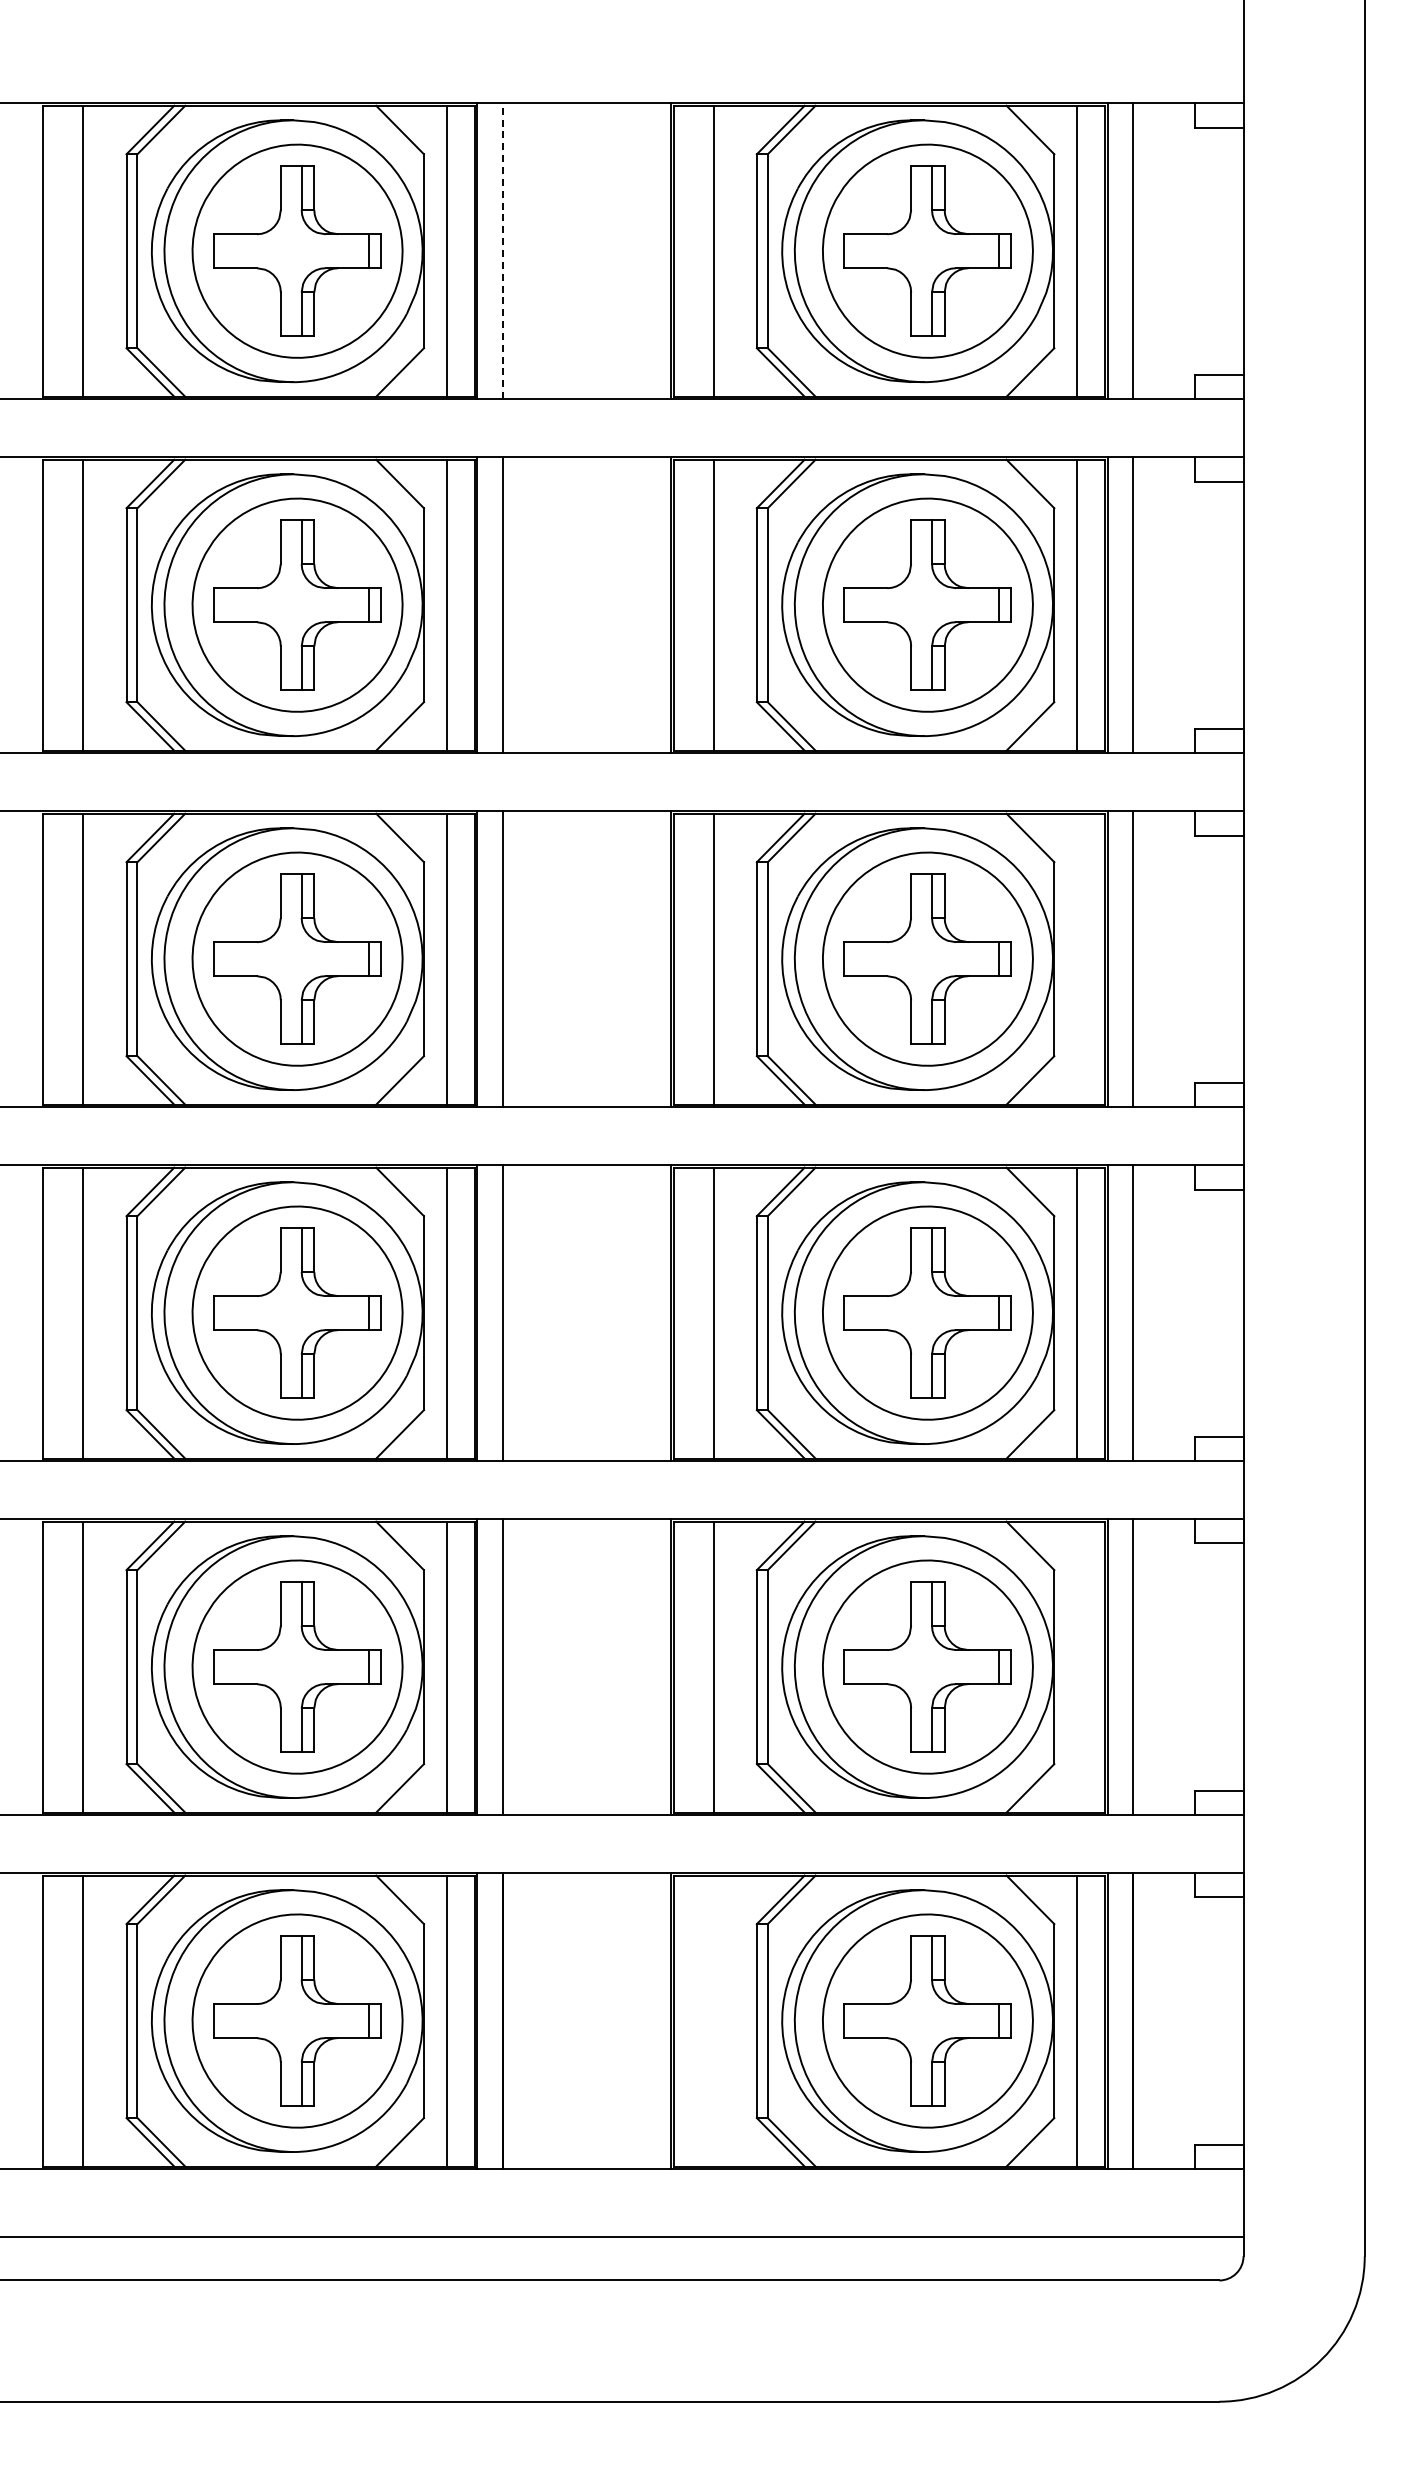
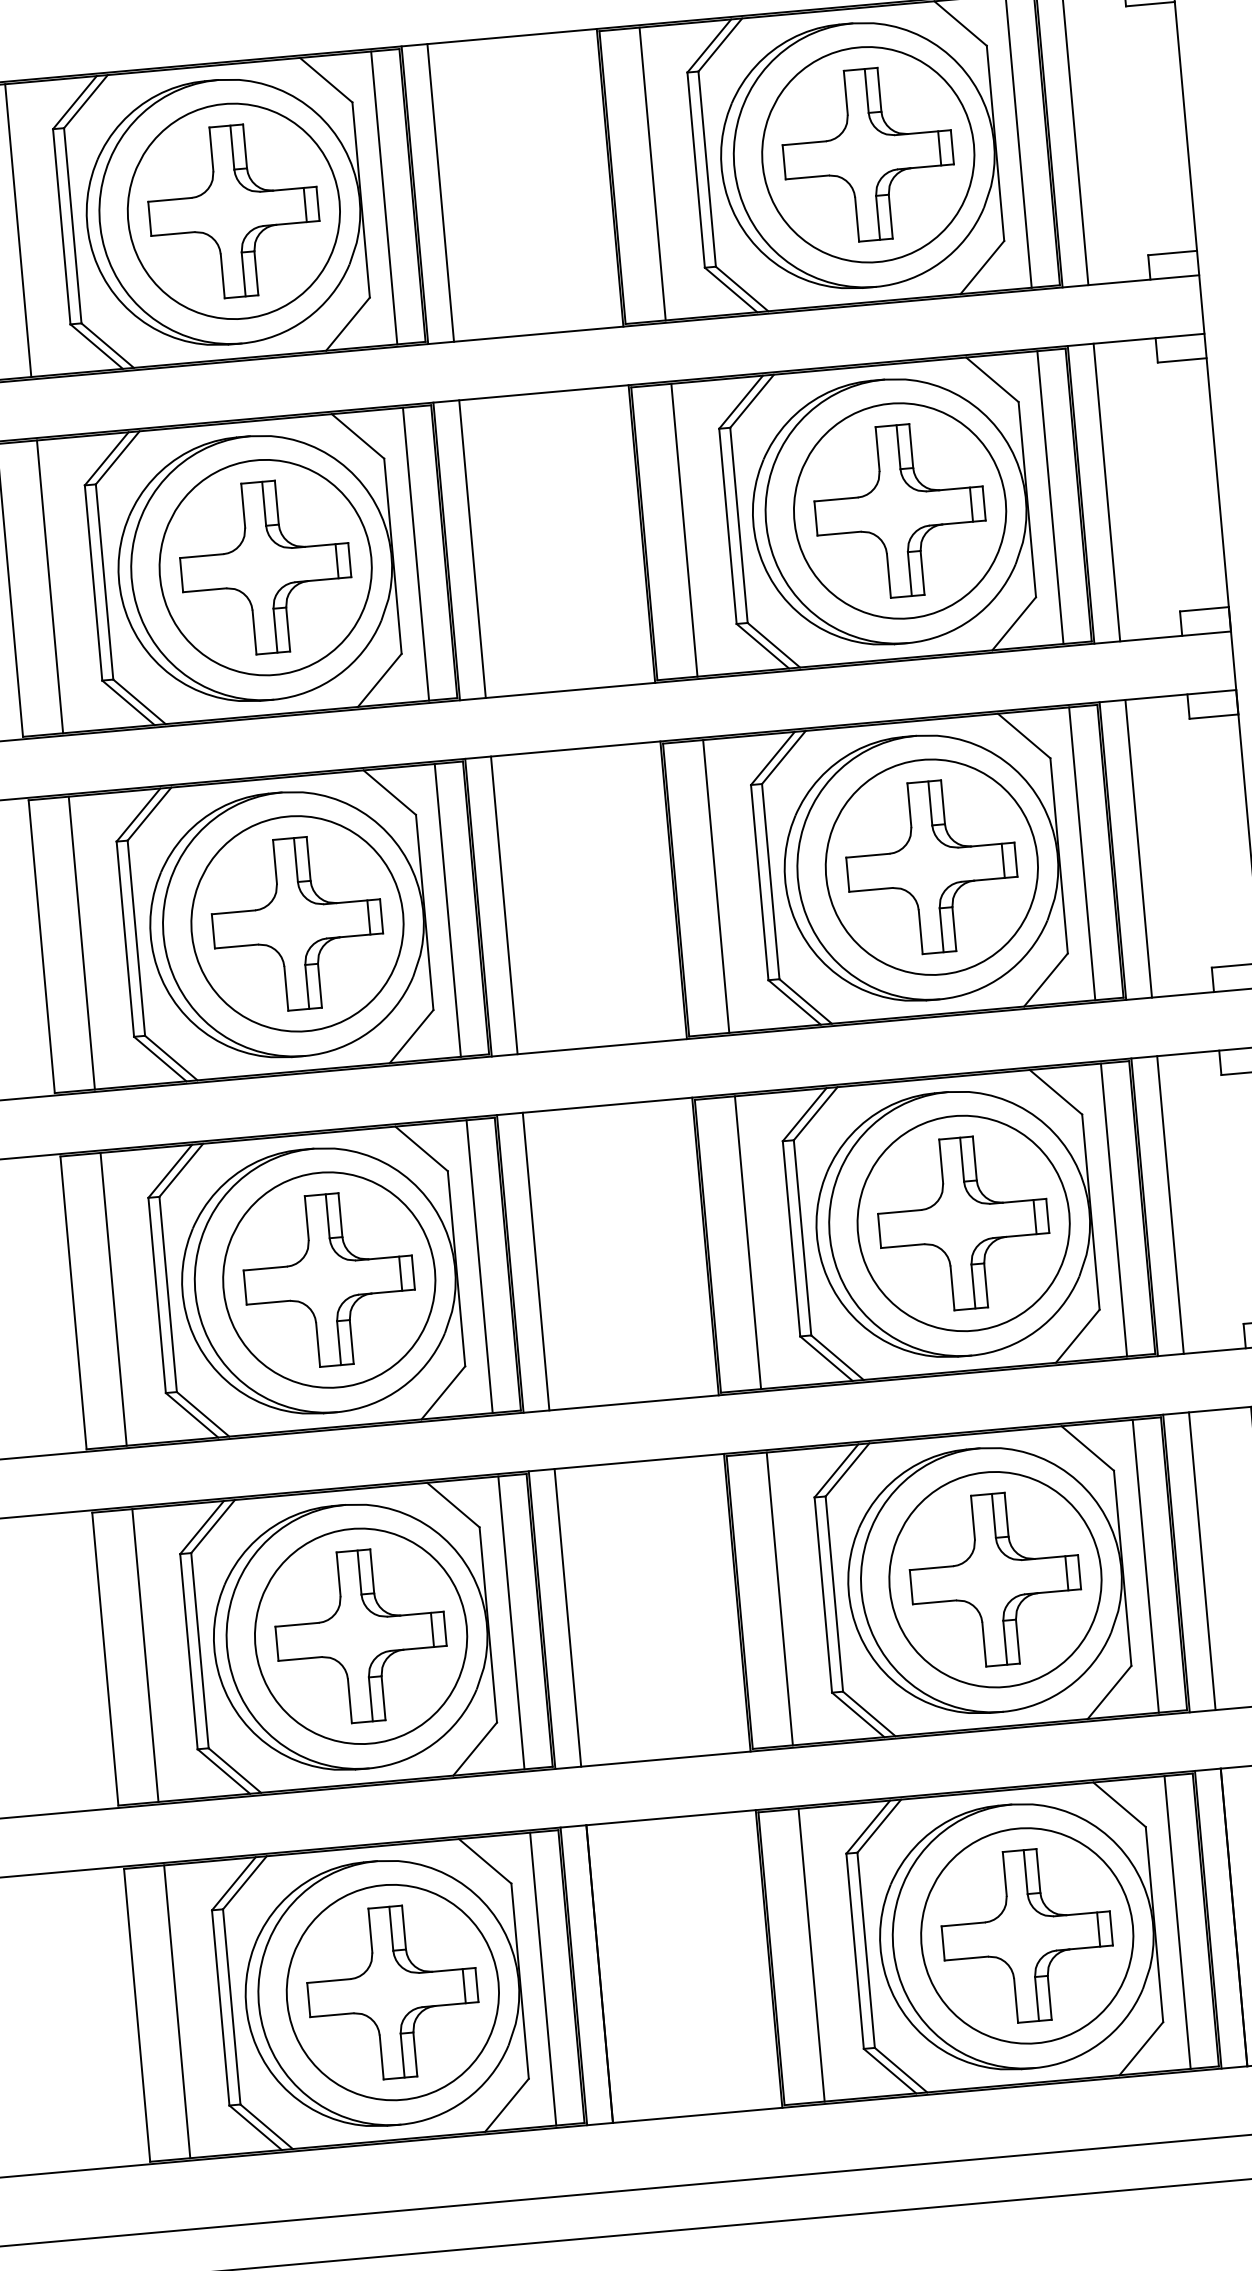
line: (503, 251) -> (441, 193), dashed -> solid
line: (1077, 958) -> (1082, 853), added
line: (1077, 1666) -> (1145, 1565), added
line: (713, 2020) -> (811, 1954), added

